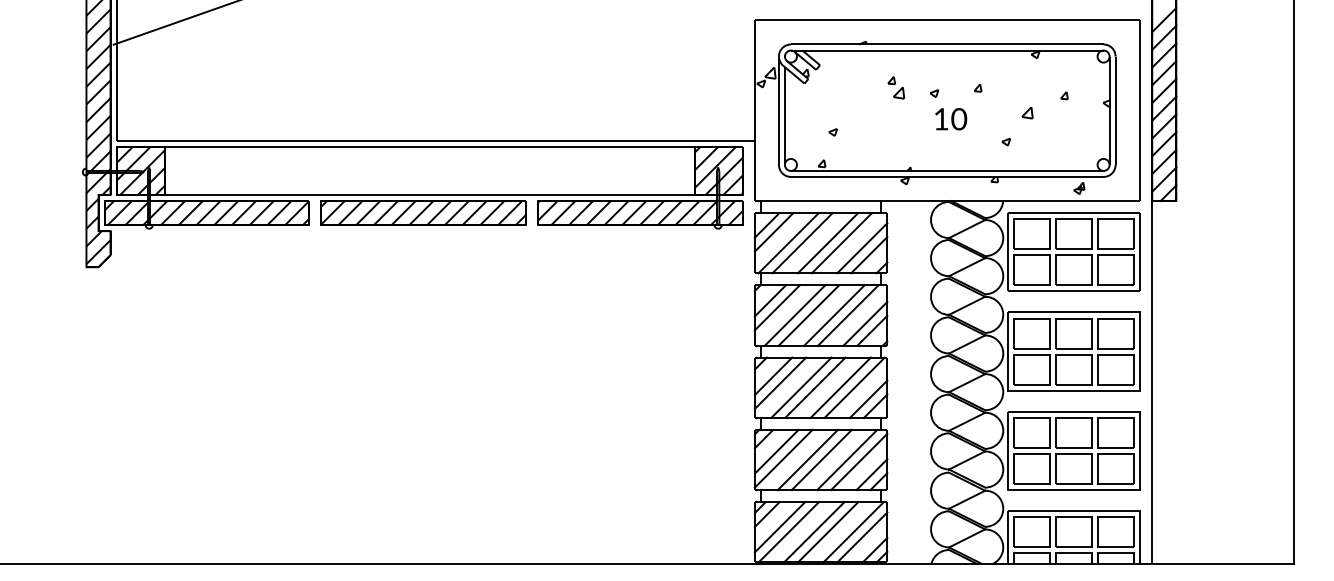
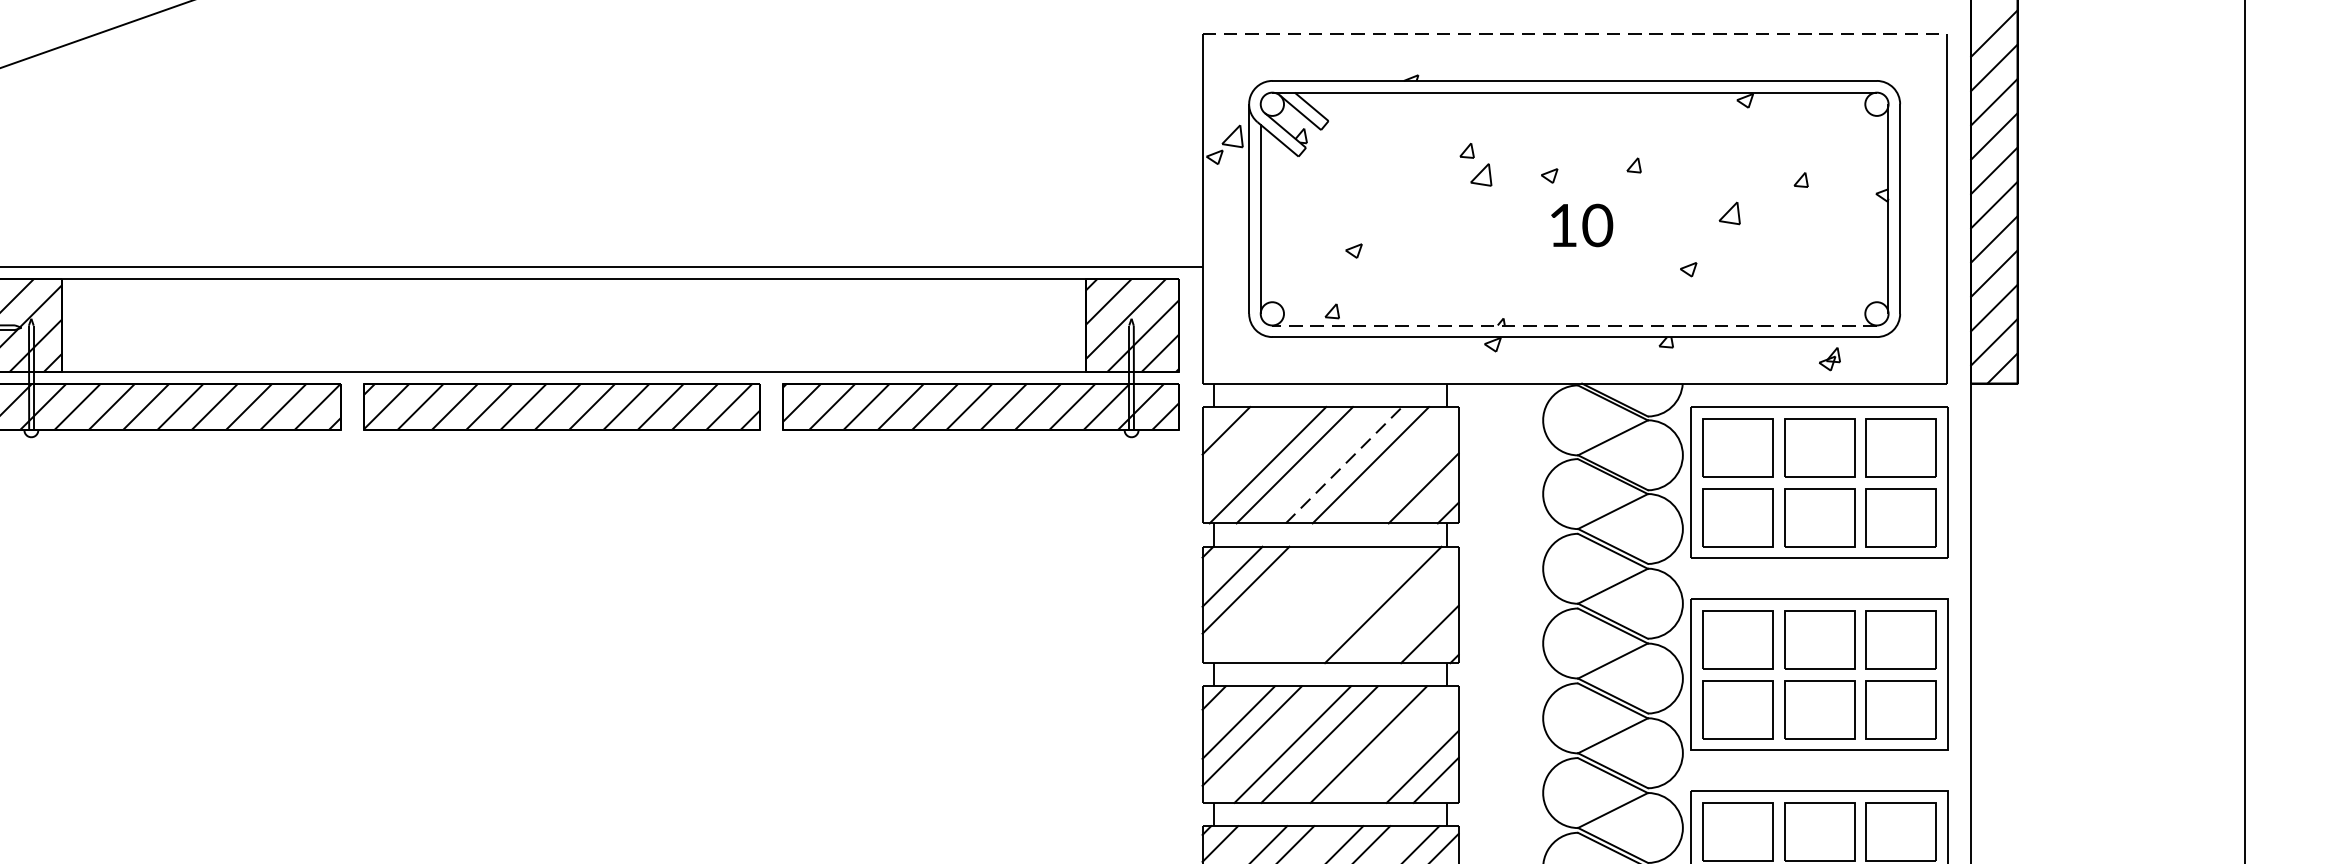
line: (947, 20) -> (1575, 34), solid -> dashed
line: (946, 170) -> (1573, 324), solid -> dashed
line: (773, 232) -> (1238, 444), removed
line: (828, 243) -> (1344, 465), solid -> dashed
line: (862, 248) -> (1410, 475), removed
line: (795, 315) -> (1281, 604), removed
line: (808, 315) -> (1306, 604), removed
line: (834, 315) -> (1356, 604), removed
line: (865, 323) -> (1416, 620), removed
line: (854, 387) -> (1395, 744), removed

